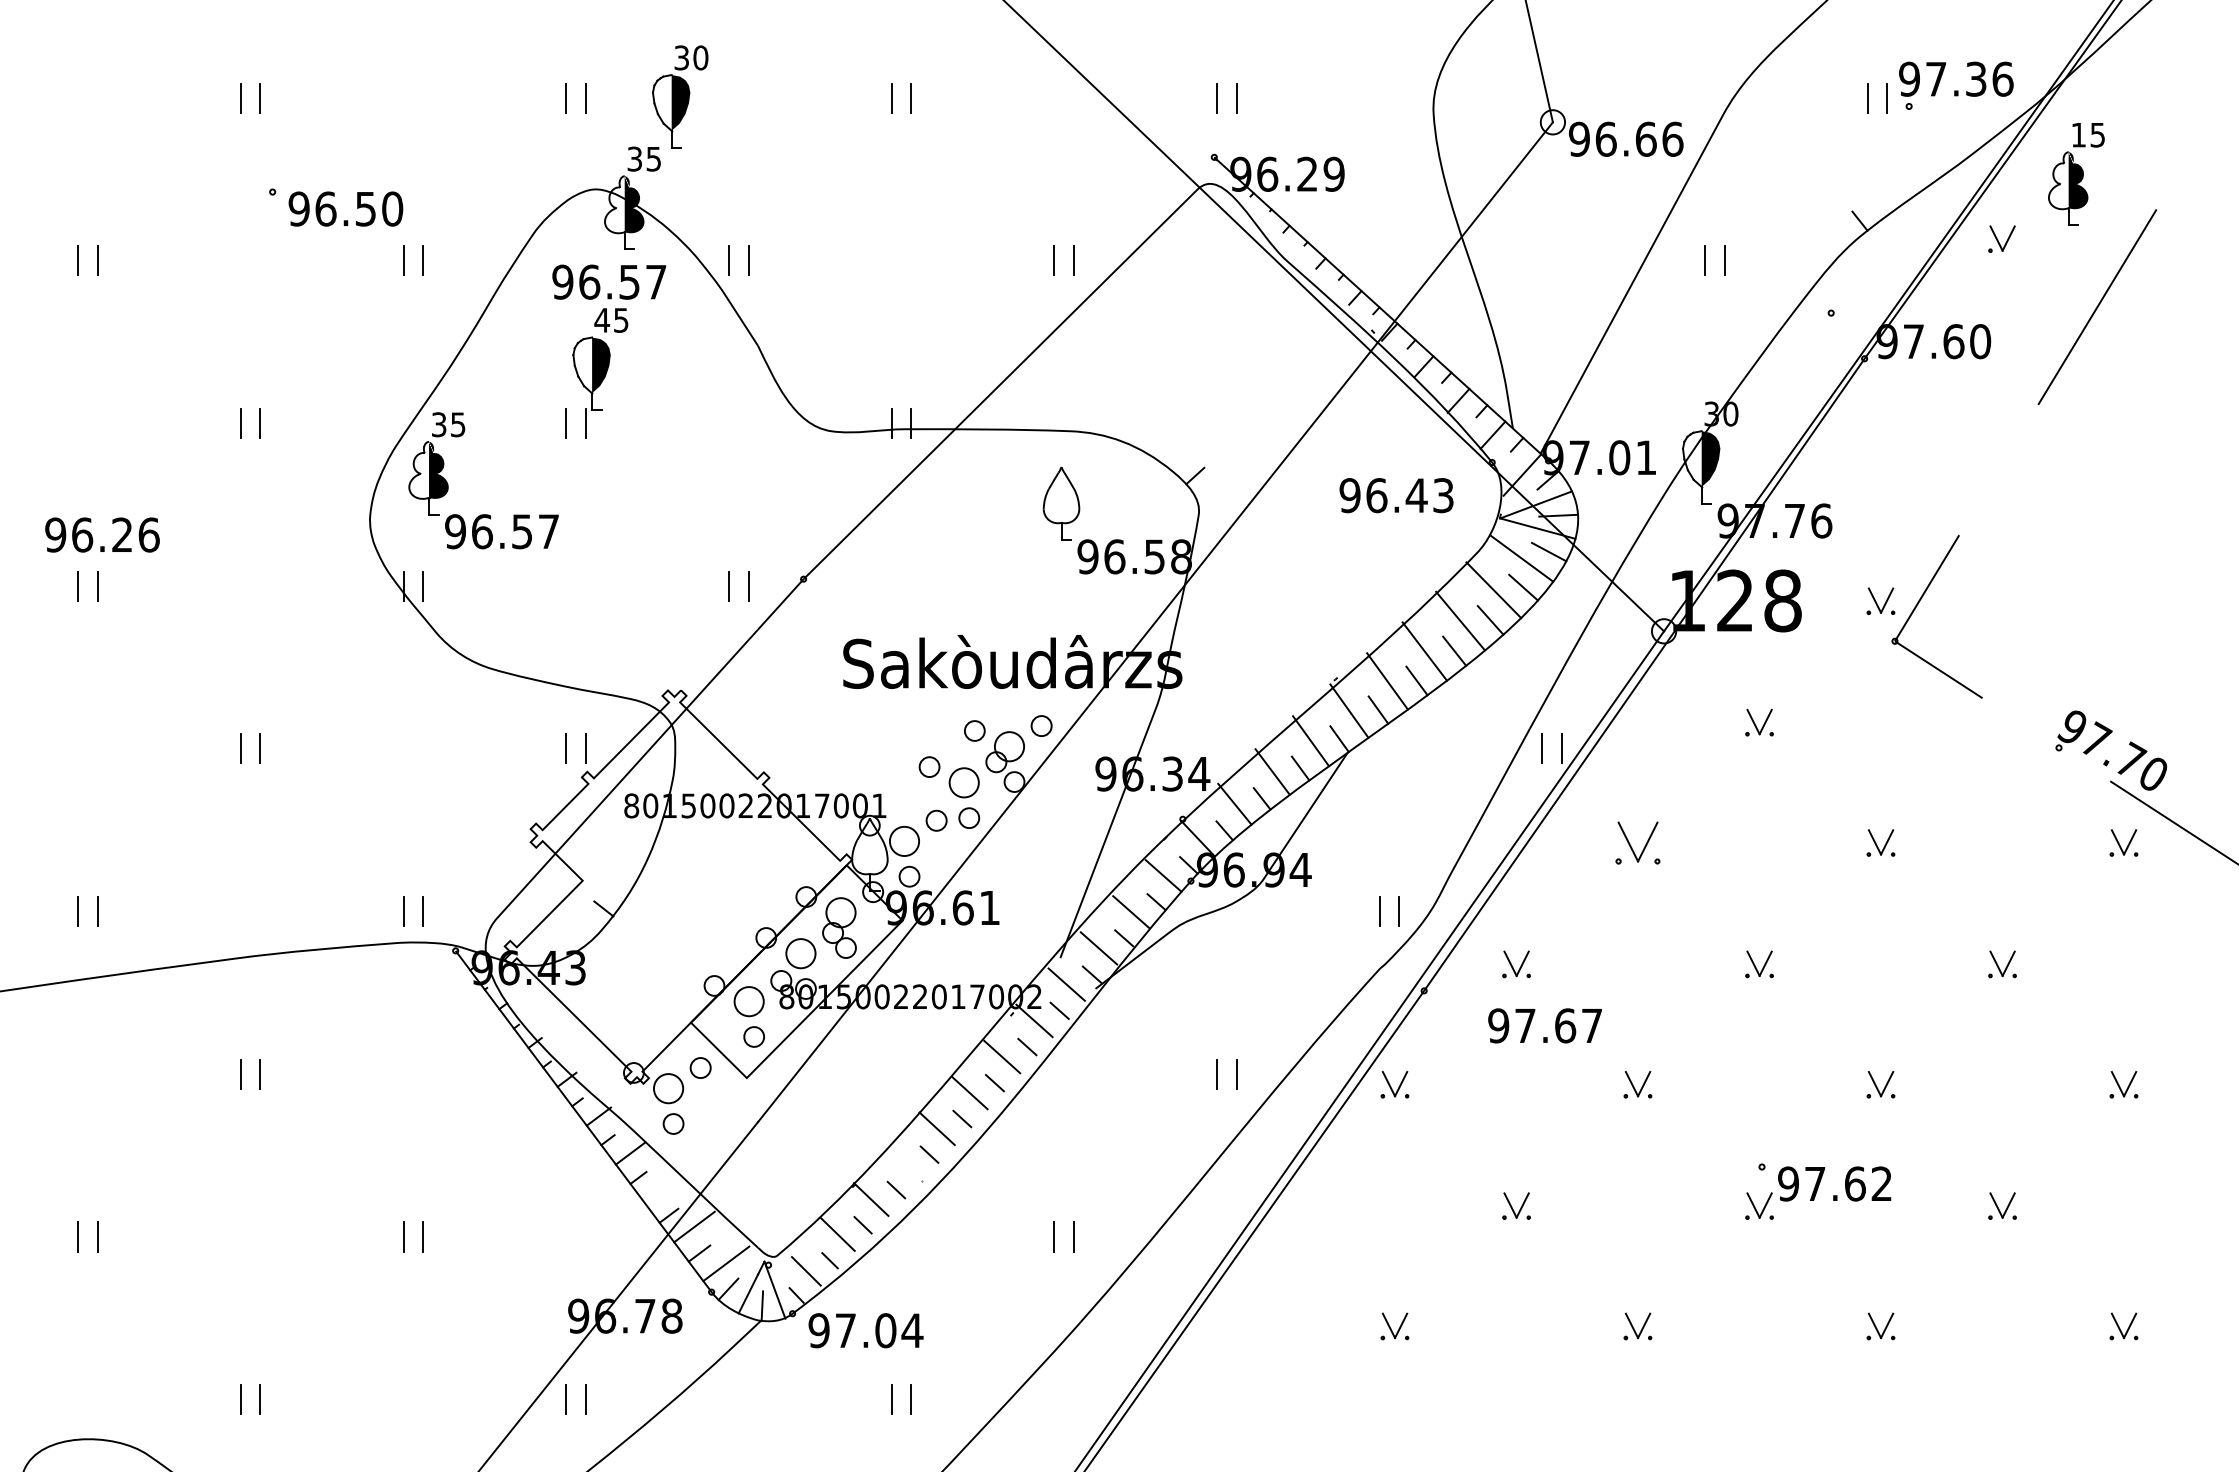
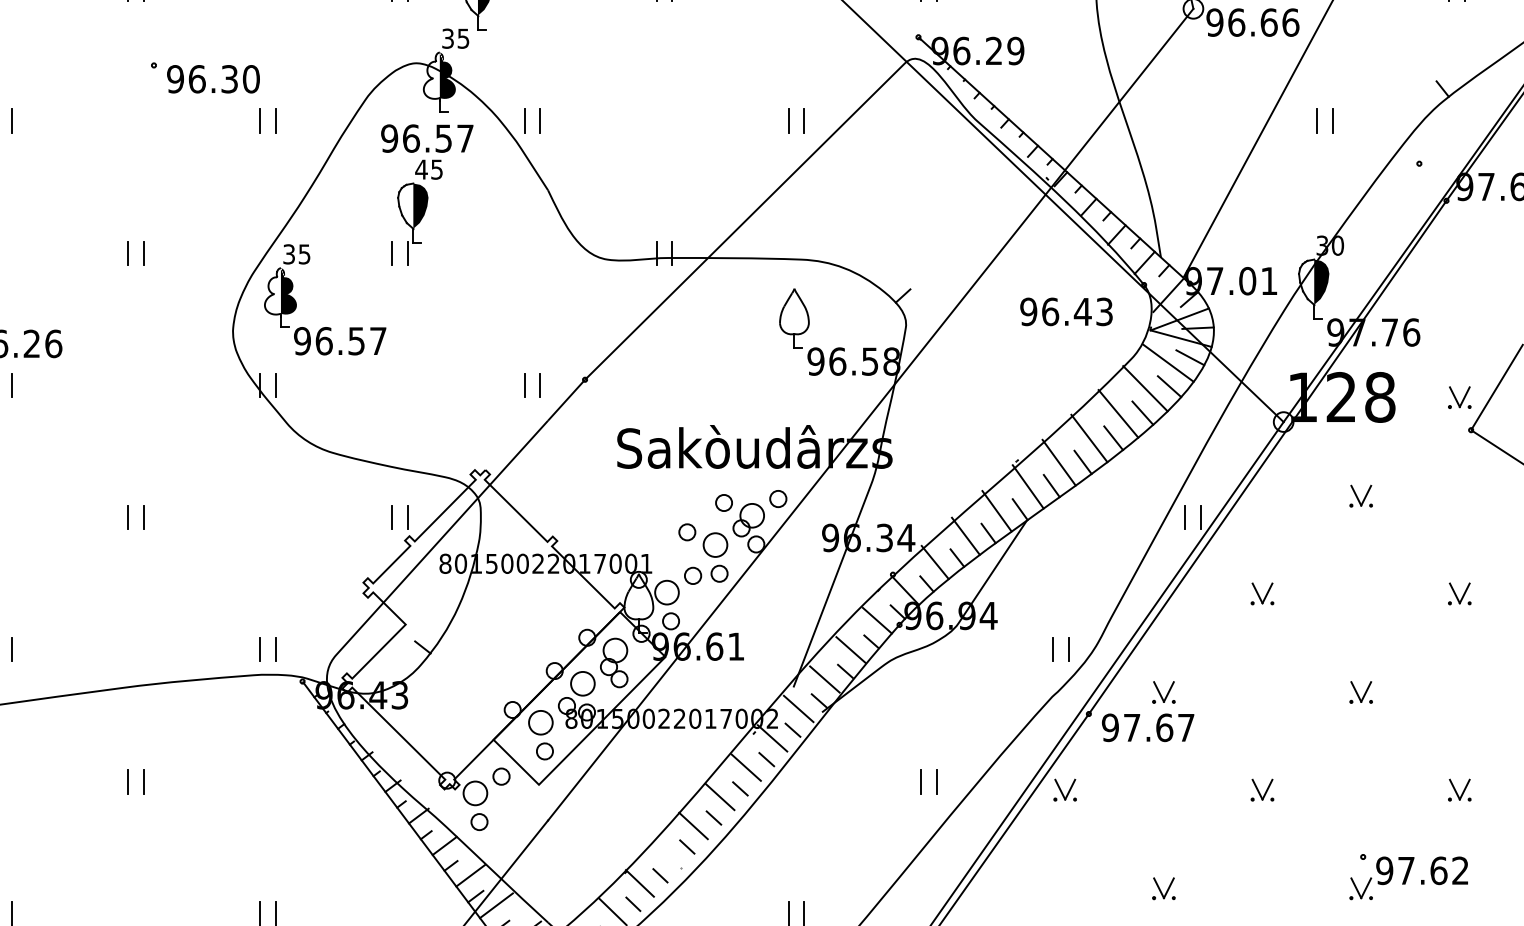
text: (365, 208) -> (229, 78), 96.50 -> 96.30
part: (1637, 842) -> (1262, 593), size x0.62
text: (1544, 1025) -> (1147, 727), moved
line: (662, 1190) -> (470, 876), added

